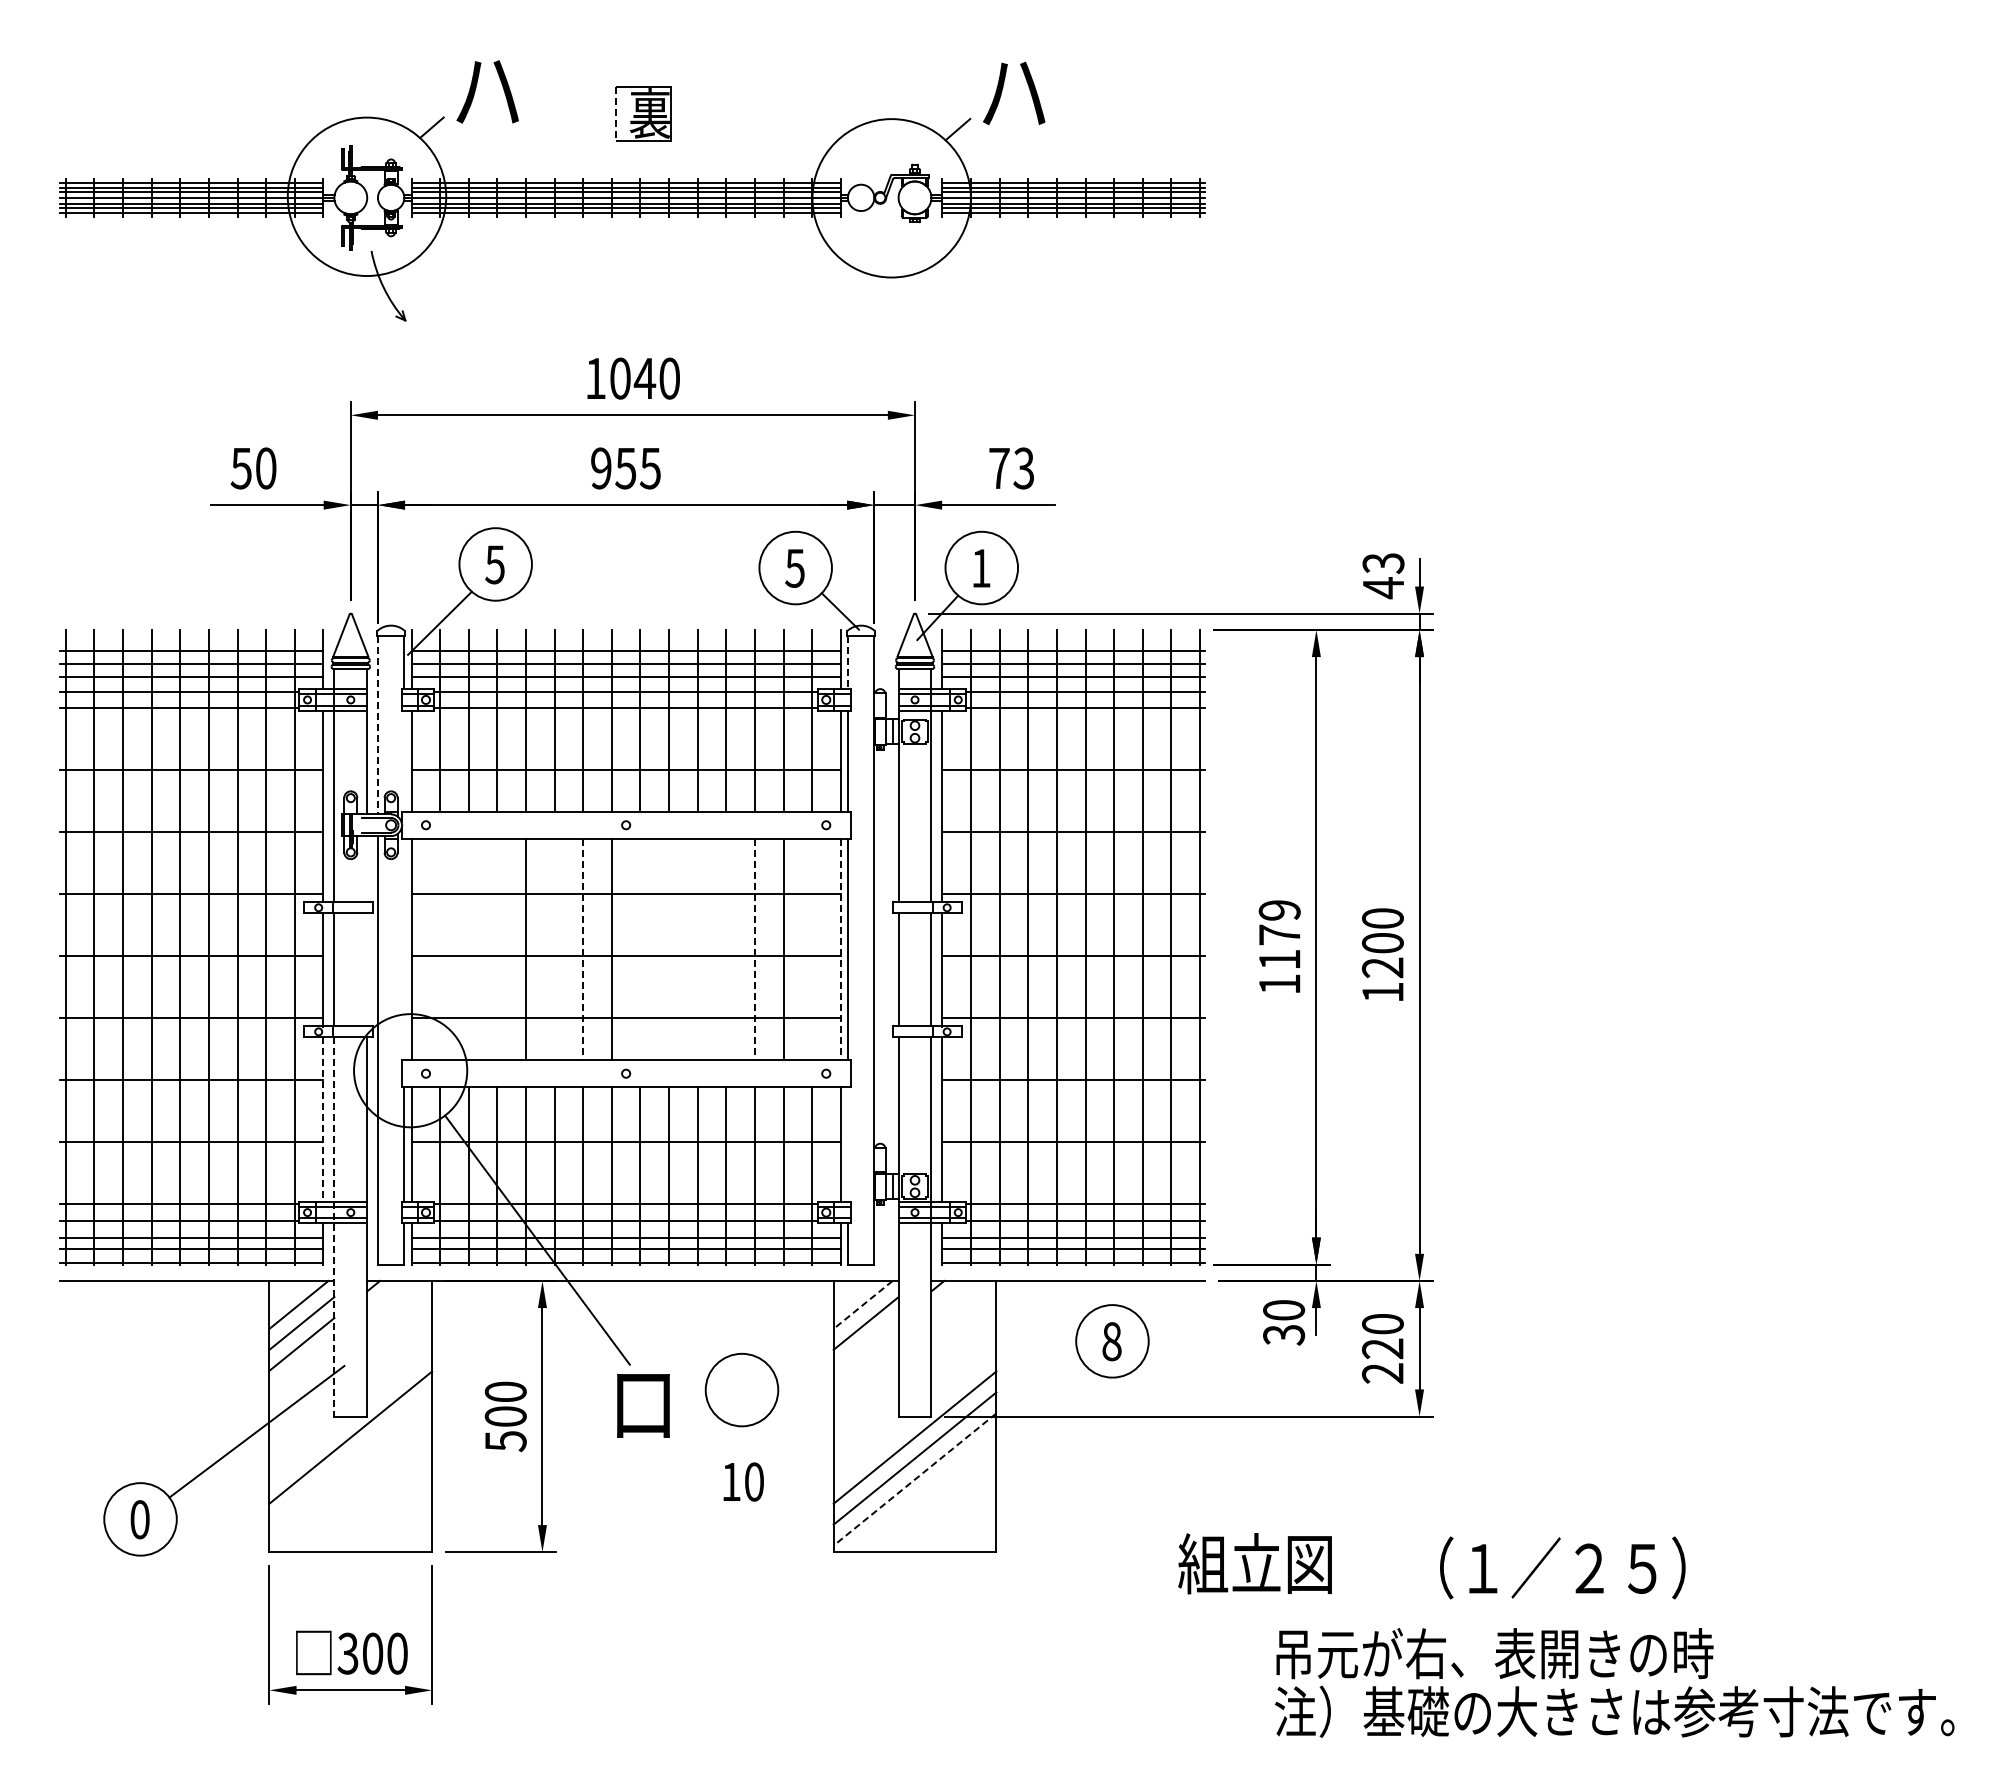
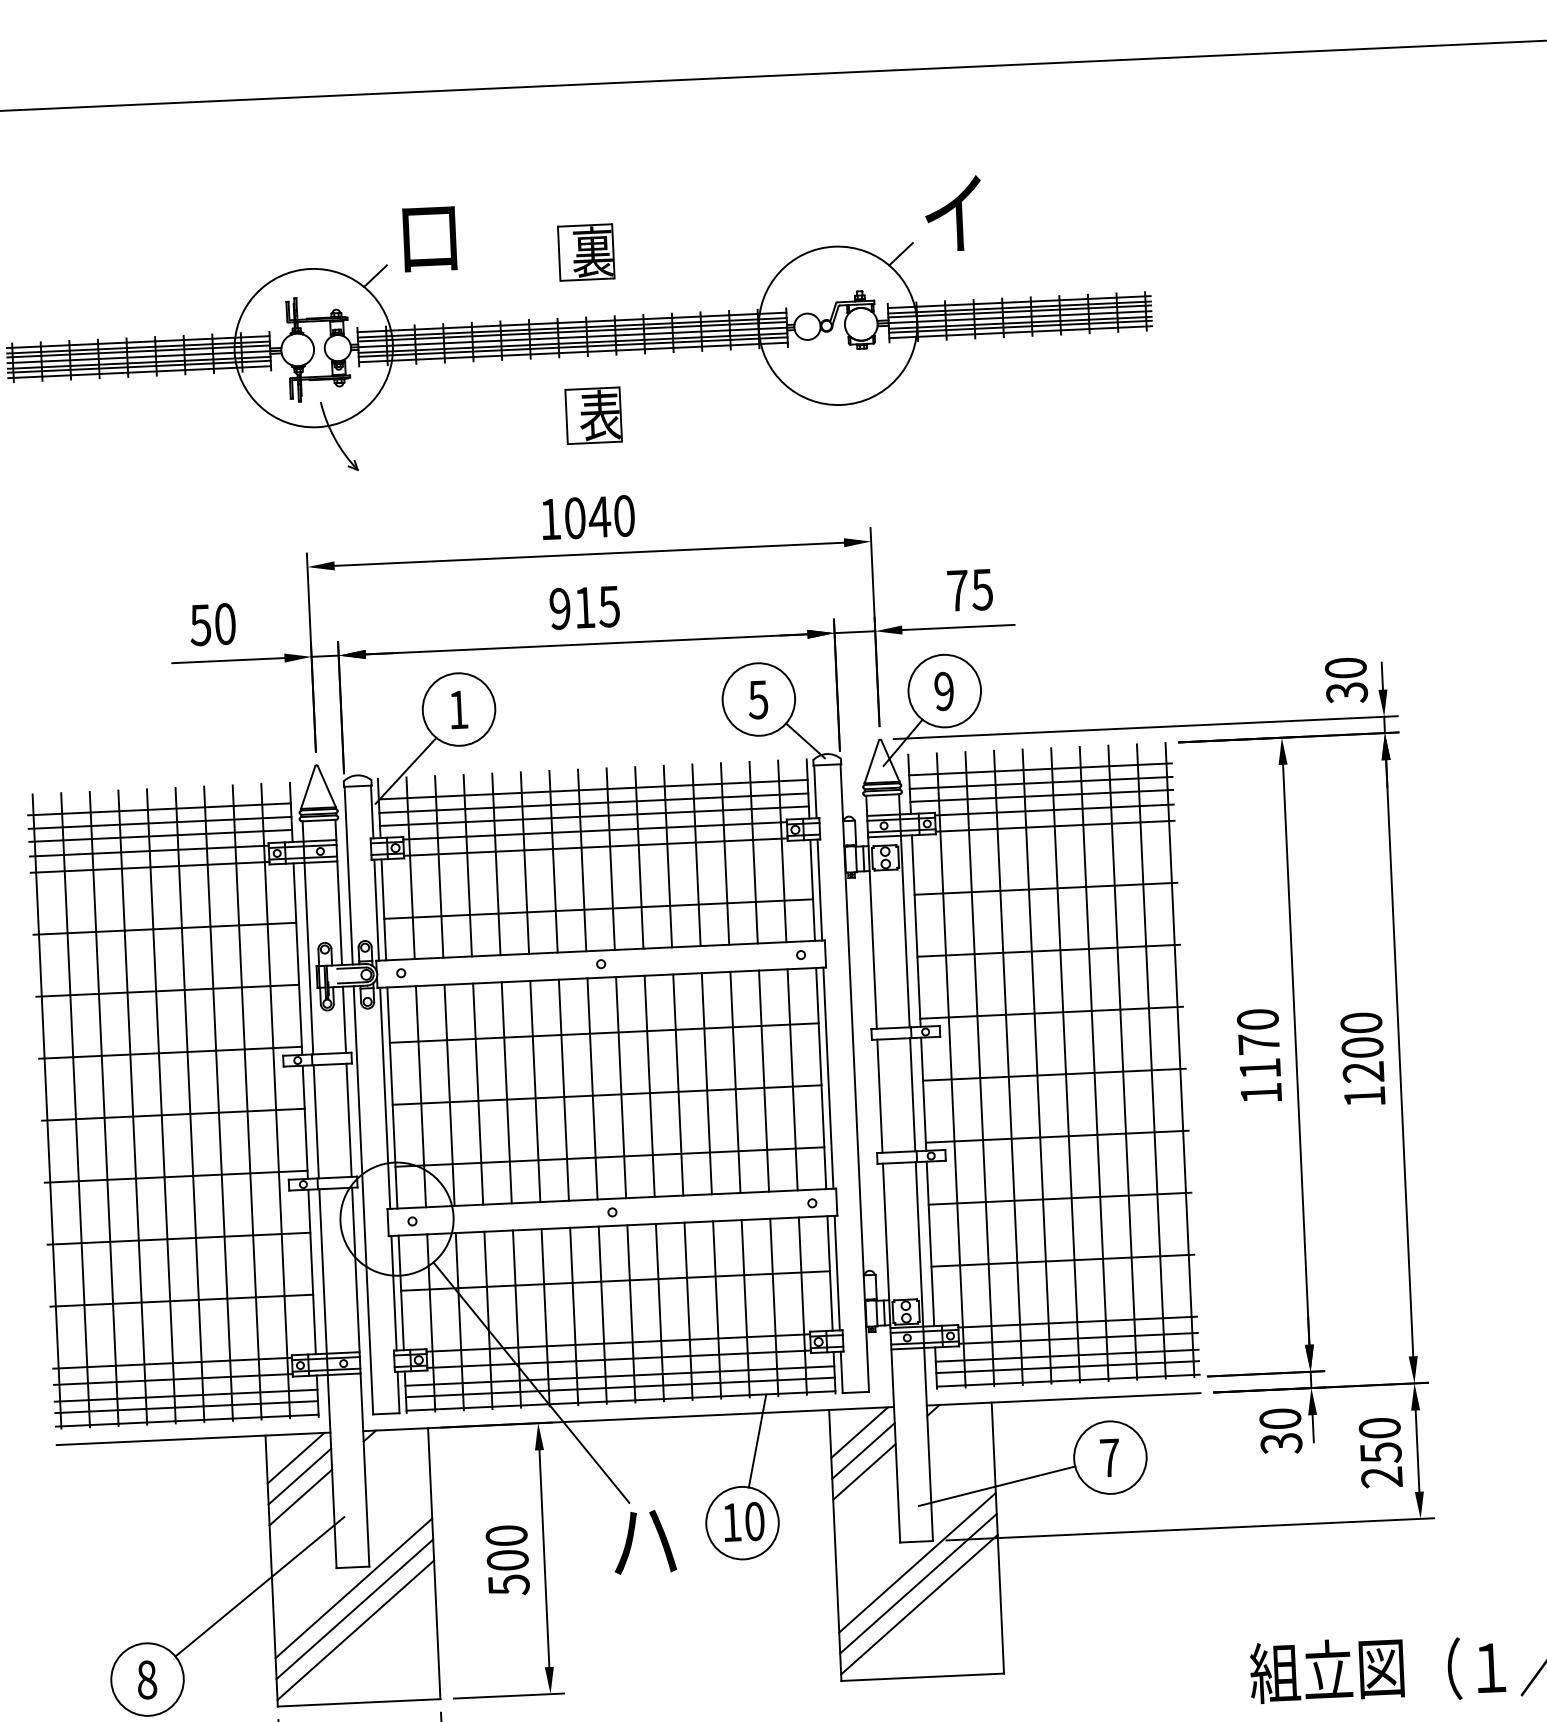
text: (1014, 91) -> (955, 213), ハ -> イ
text: (487, 92) -> (429, 238), ハ -> ロ
line: (616, 114) -> (559, 254), dashed -> solid
part: (643, 276) -> (593, 415), added
text: (625, 468) -> (584, 607), 955 -> 915
text: (1023, 468) -> (981, 589), 73 -> 75
text: (494, 564) -> (457, 709), 5 -> 1
text: (980, 567) -> (943, 690), 1 -> 9
text: (1383, 576) -> (1346, 681), 43 -> 30
line: (847, 663) -> (814, 792), dashed -> solid
line: (377, 725) -> (348, 875), dashed -> solid
line: (404, 760) -> (376, 909), added
line: (367, 869) -> (344, 1020), added
text: (1279, 910) -> (1257, 1019), 1179 -> 1170
line: (404, 949) -> (385, 1098), added
line: (440, 949) -> (421, 1096), added
line: (468, 949) -> (449, 1095), added
line: (497, 949) -> (478, 1094), added
line: (554, 949) -> (535, 1091), added
line: (583, 949) -> (564, 1090), dashed -> solid
line: (640, 949) -> (621, 1087), added
line: (669, 949) -> (650, 1086), added
line: (697, 949) -> (678, 1085), added
line: (726, 949) -> (707, 1083), added
line: (754, 949) -> (735, 1082), dashed -> solid
line: (812, 949) -> (792, 1079), added
line: (840, 949) -> (820, 1078), dashed -> solid
line: (367, 969) -> (349, 1119), added
line: (323, 1120) -> (312, 1272), dashed -> solid
line: (847, 1144) -> (836, 1273), added
line: (334, 1226) -> (328, 1378), dashed -> solid
line: (862, 1305) -> (859, 1433), dashed -> solid
line: (760, 1308) -> (757, 1440), added
text: (1111, 1341) -> (1109, 1457), 8 -> 7
line: (865, 1344) -> (863, 1472), added
text: (1382, 1348) -> (1380, 1452), 220 -> 250
line: (997, 1364) -> (996, 1486), added
text: (643, 1404) -> (644, 1542), ロ -> ハ
line: (350, 1458) -> (354, 1609), added
line: (350, 1479) -> (355, 1630), added
line: (915, 1479) -> (919, 1604), dashed -> solid
text: (743, 1481) -> (743, 1521), moved
text: (139, 1519) -> (146, 1679), 0 -> 8
text: (1254, 1563) -> (1326, 1670), moved

